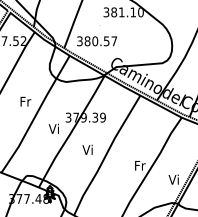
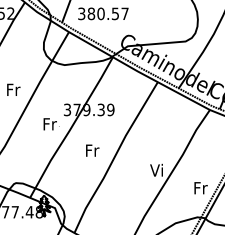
text: (54, 128) -> (49, 123), Vi -> Fr
text: (87, 149) -> (91, 150), Vi -> Fr
text: (139, 165) -> (156, 170), Fr -> Vi
text: (173, 179) -> (199, 187), Vi -> Fr

